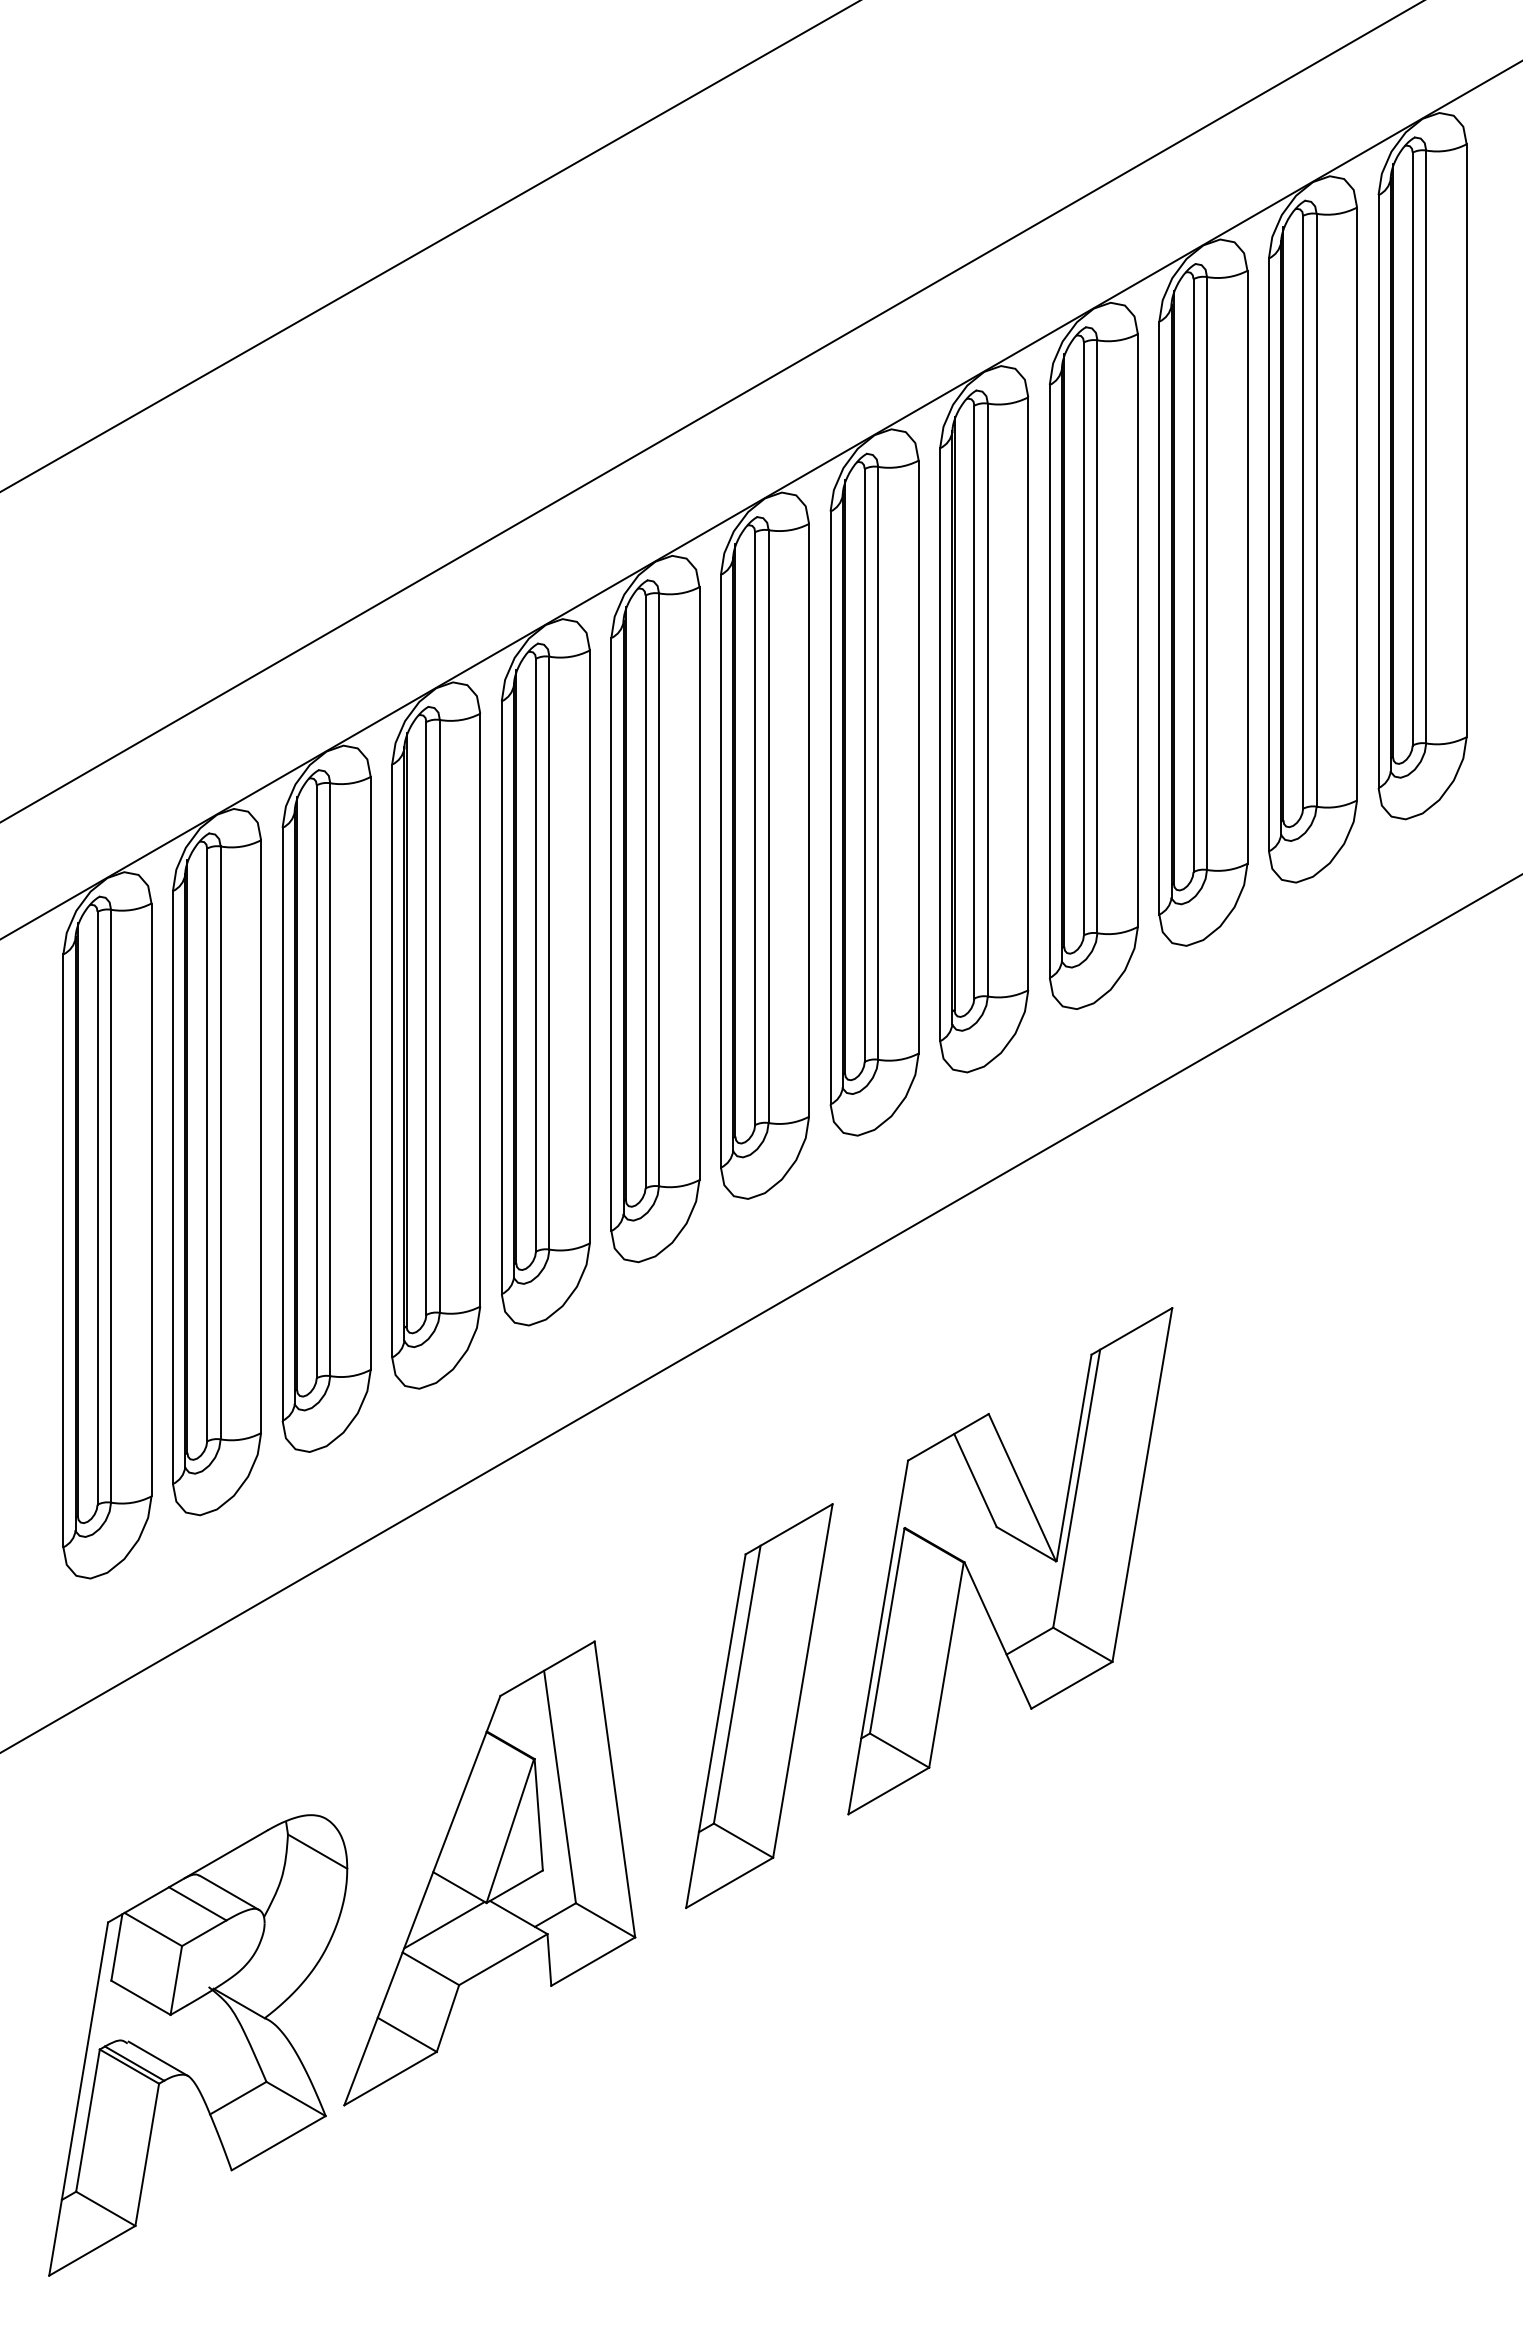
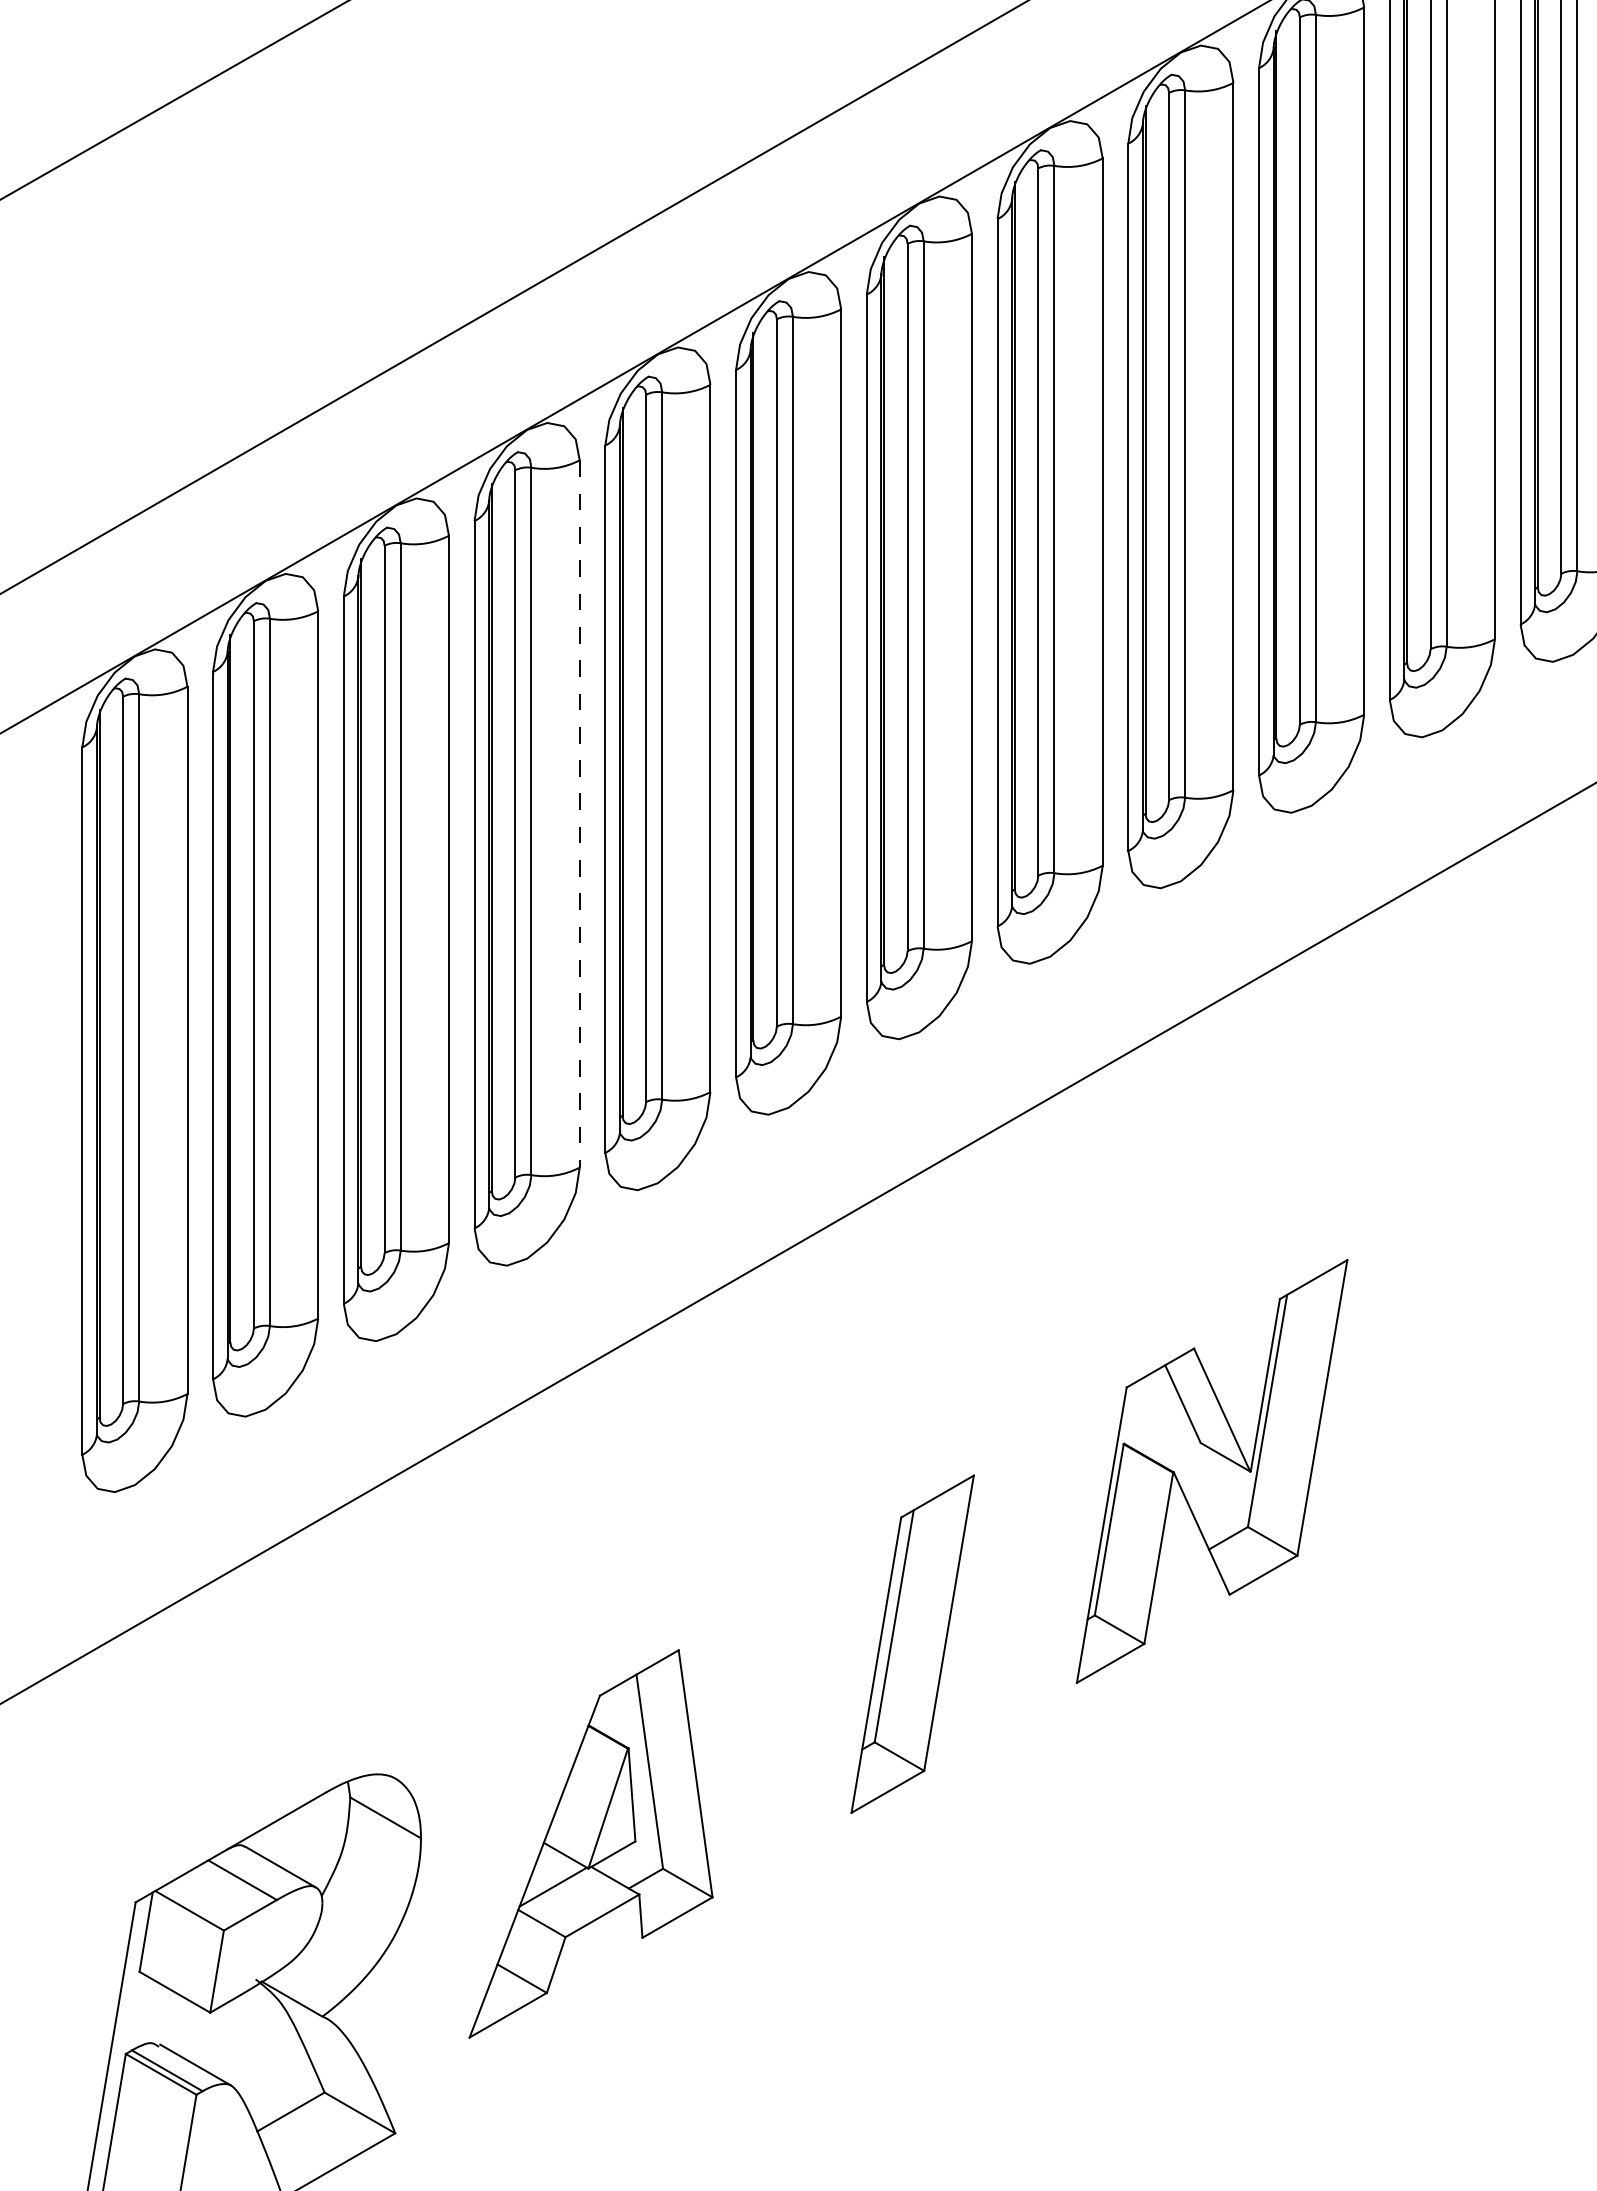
line: (480, 1010) -> (579, 814), solid -> dashed
part: (1010, 1561) -> (1212, 1471), size x0.7
part: (759, 1705) -> (912, 1643), size x0.7
part: (489, 1873) -> (590, 1843), size x0.7

